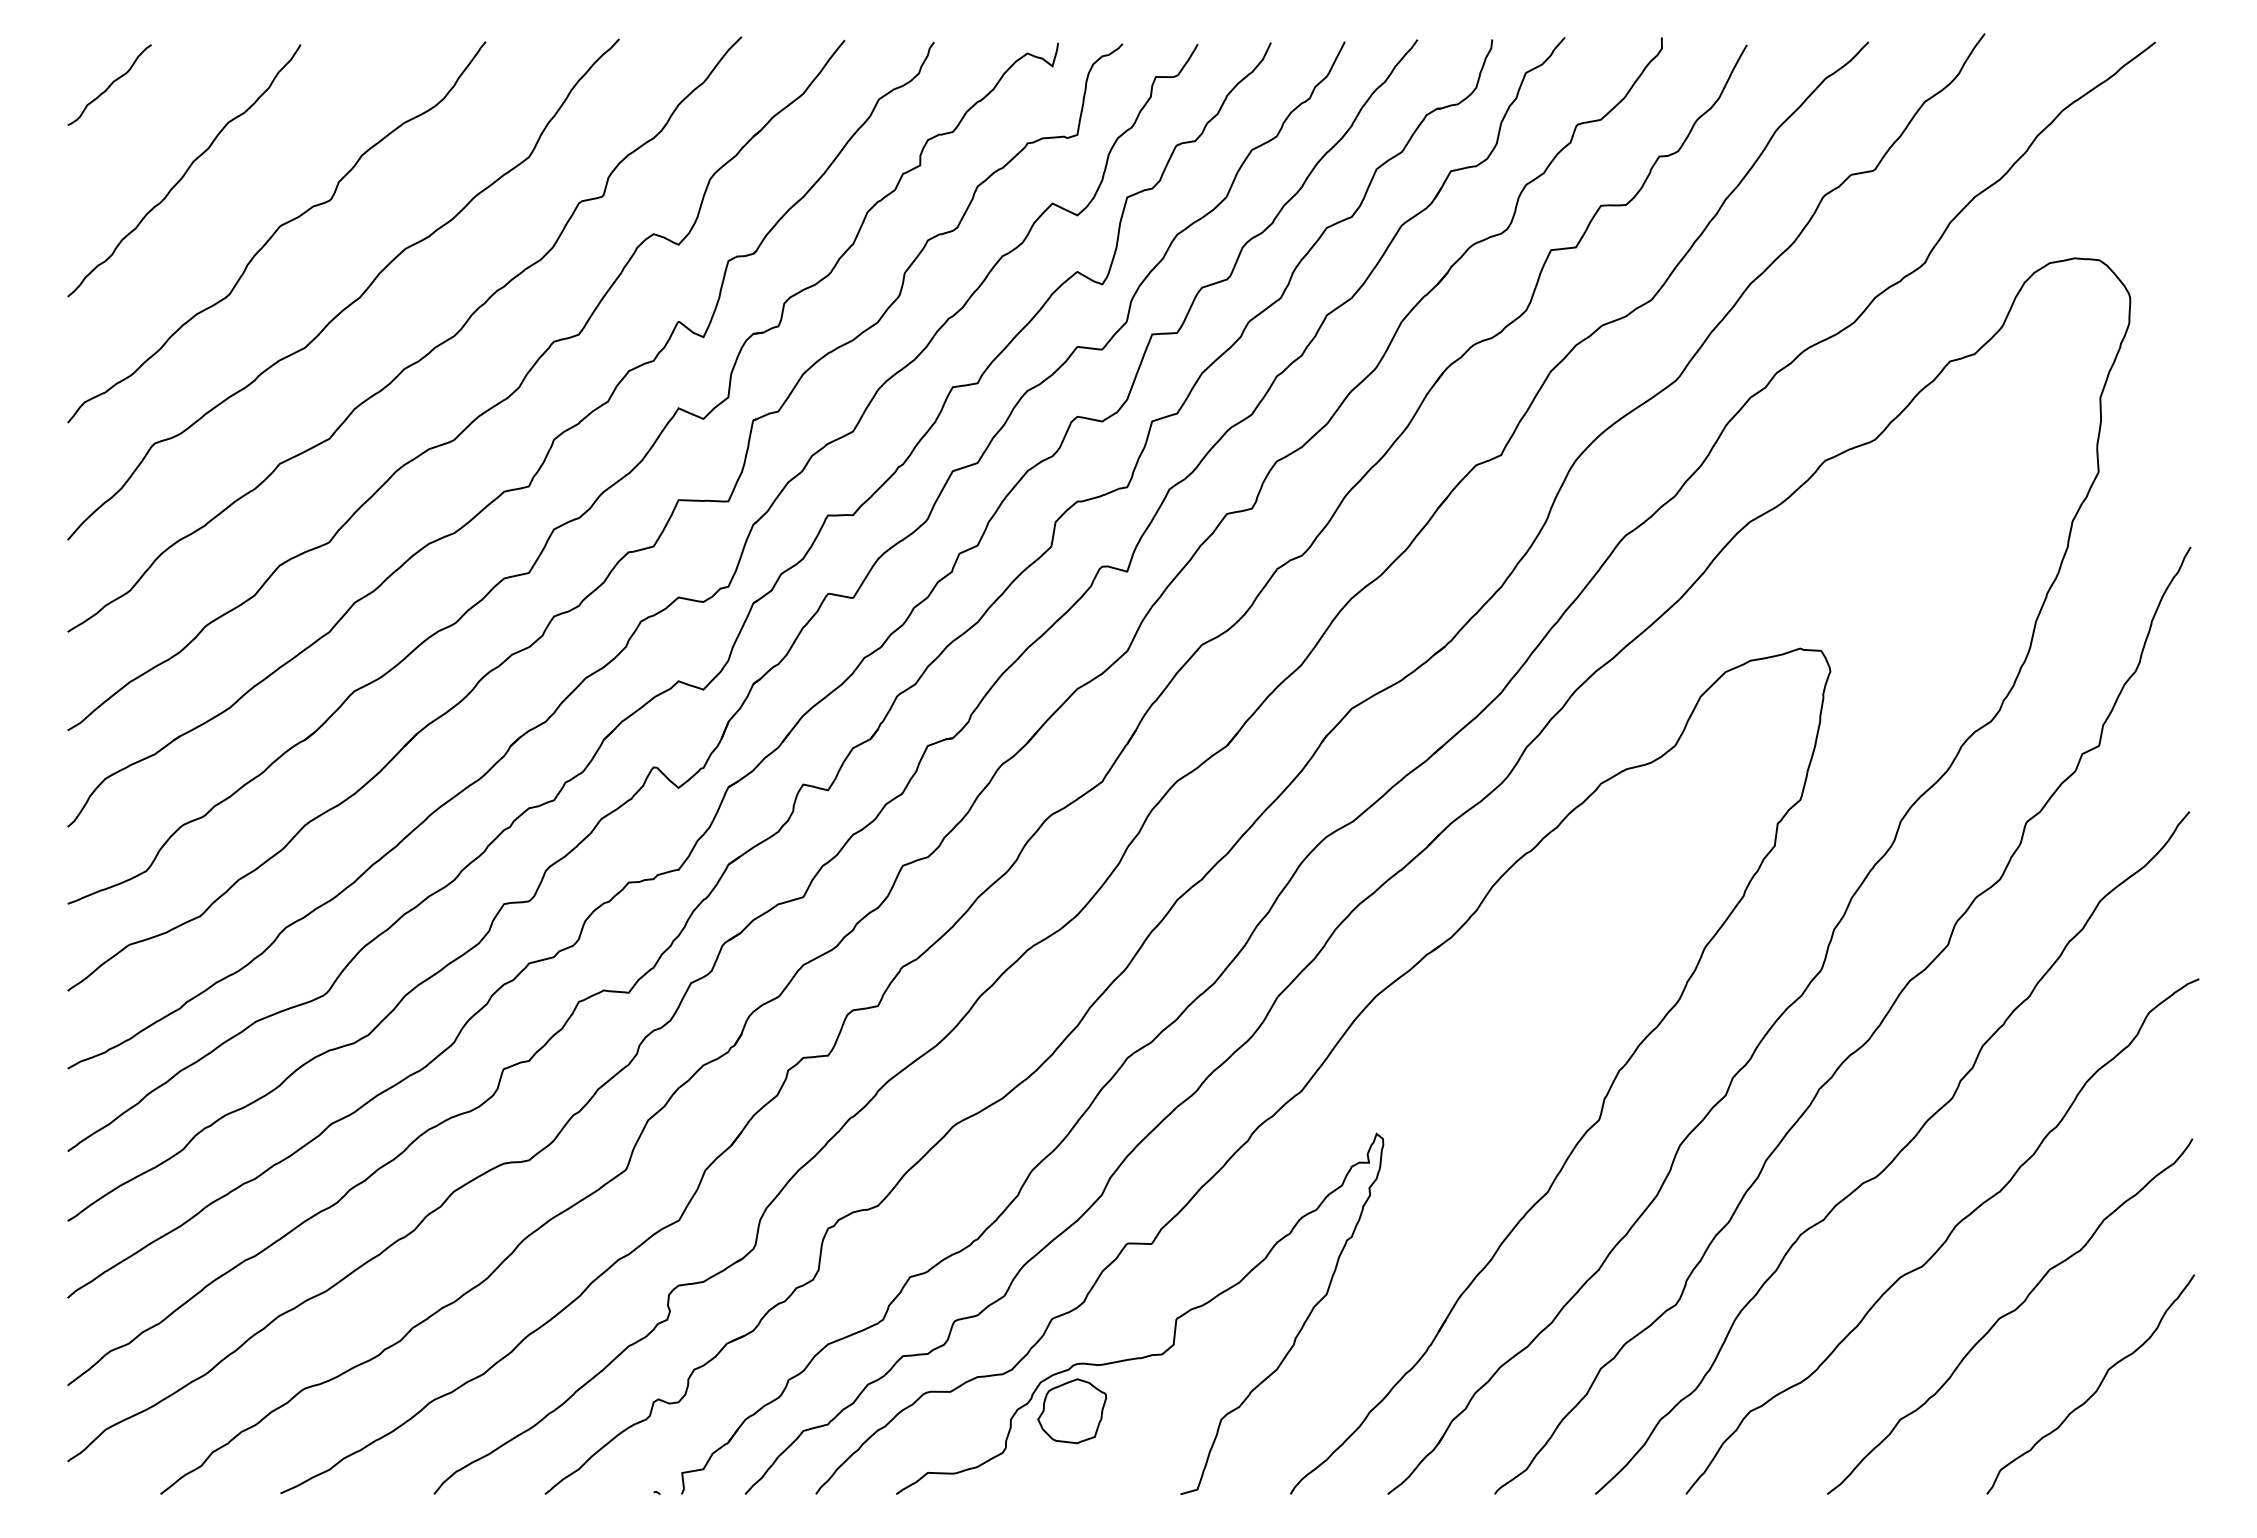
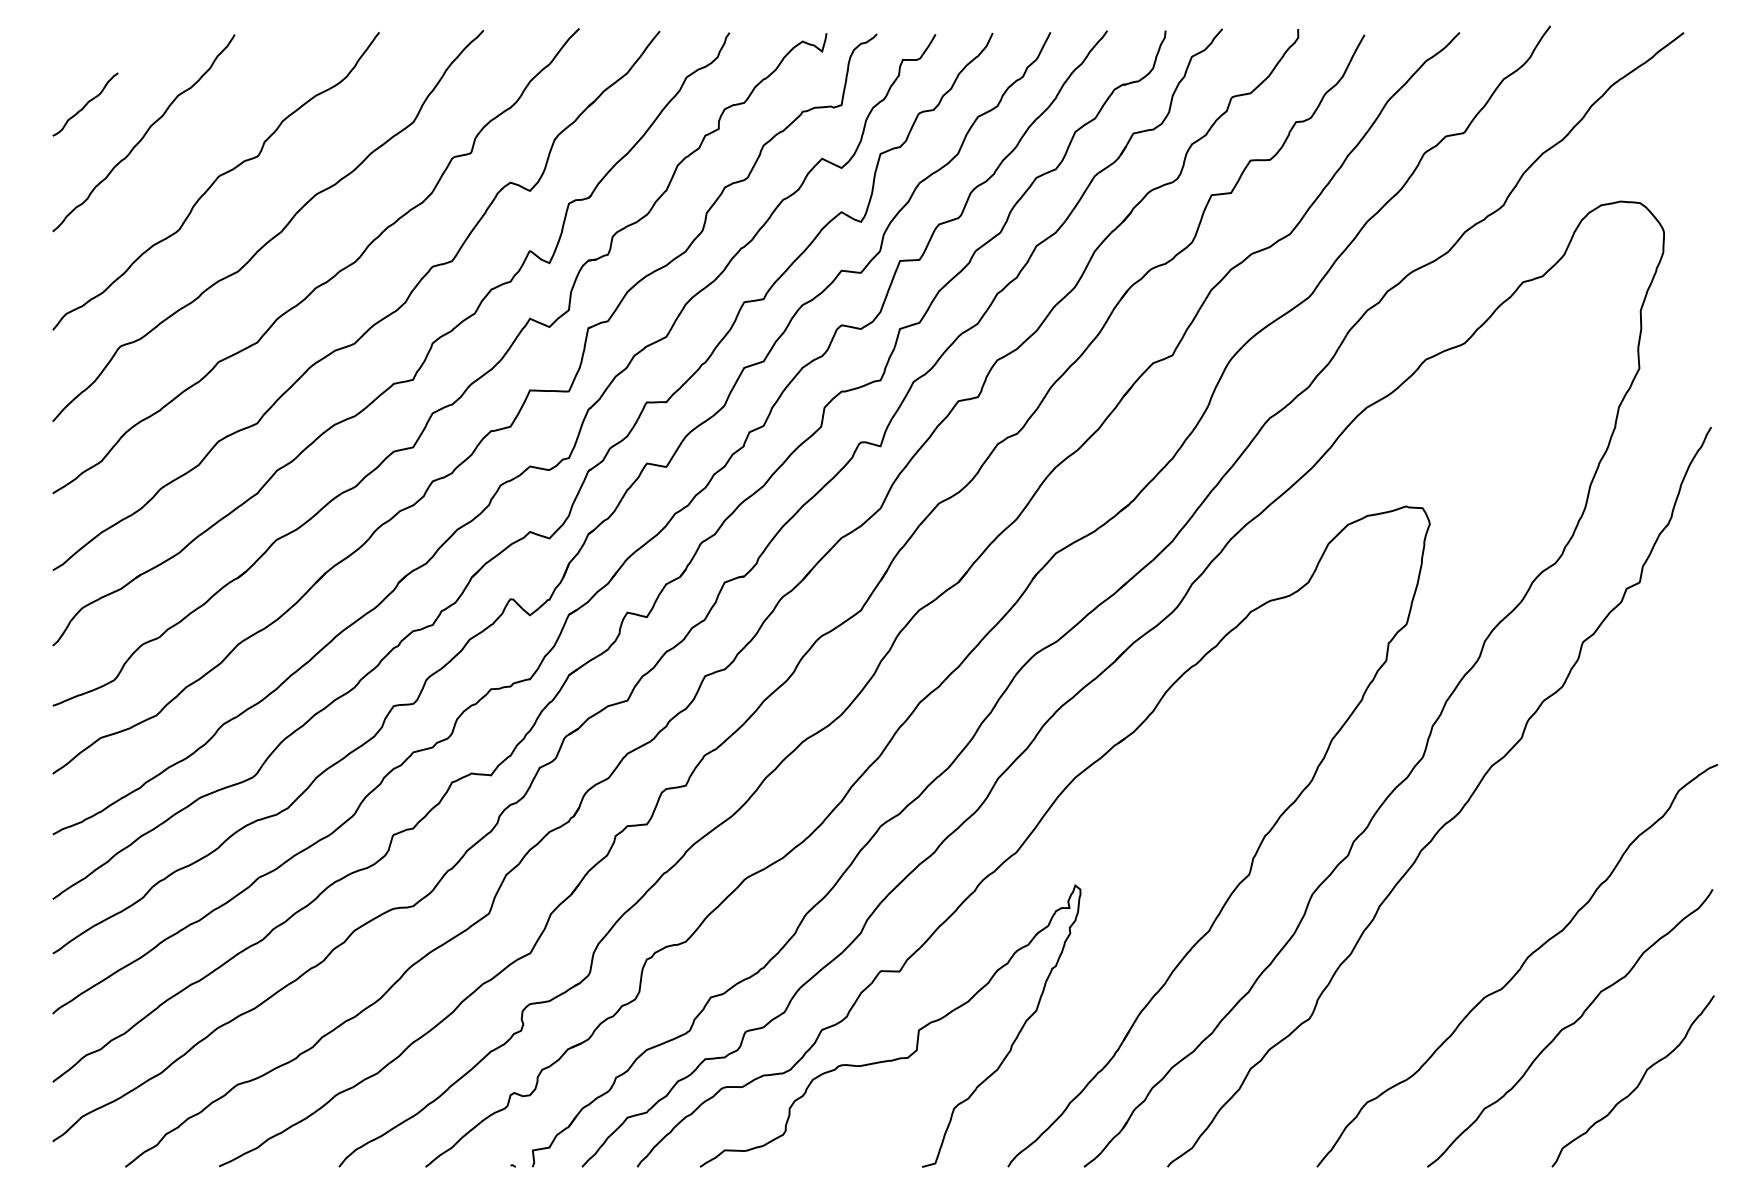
curve: (109, 84) -> (85, 104), moved
curve: (1895, 1155) -> (1480, 902), removed
part: (1071, 1411) -> (836, 1102), removed

